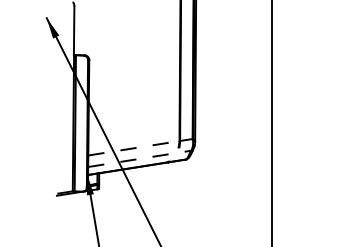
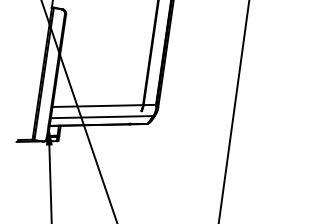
line: (134, 148) -> (98, 106), dashed -> solid
line: (139, 158) -> (101, 116), dashed -> solid

